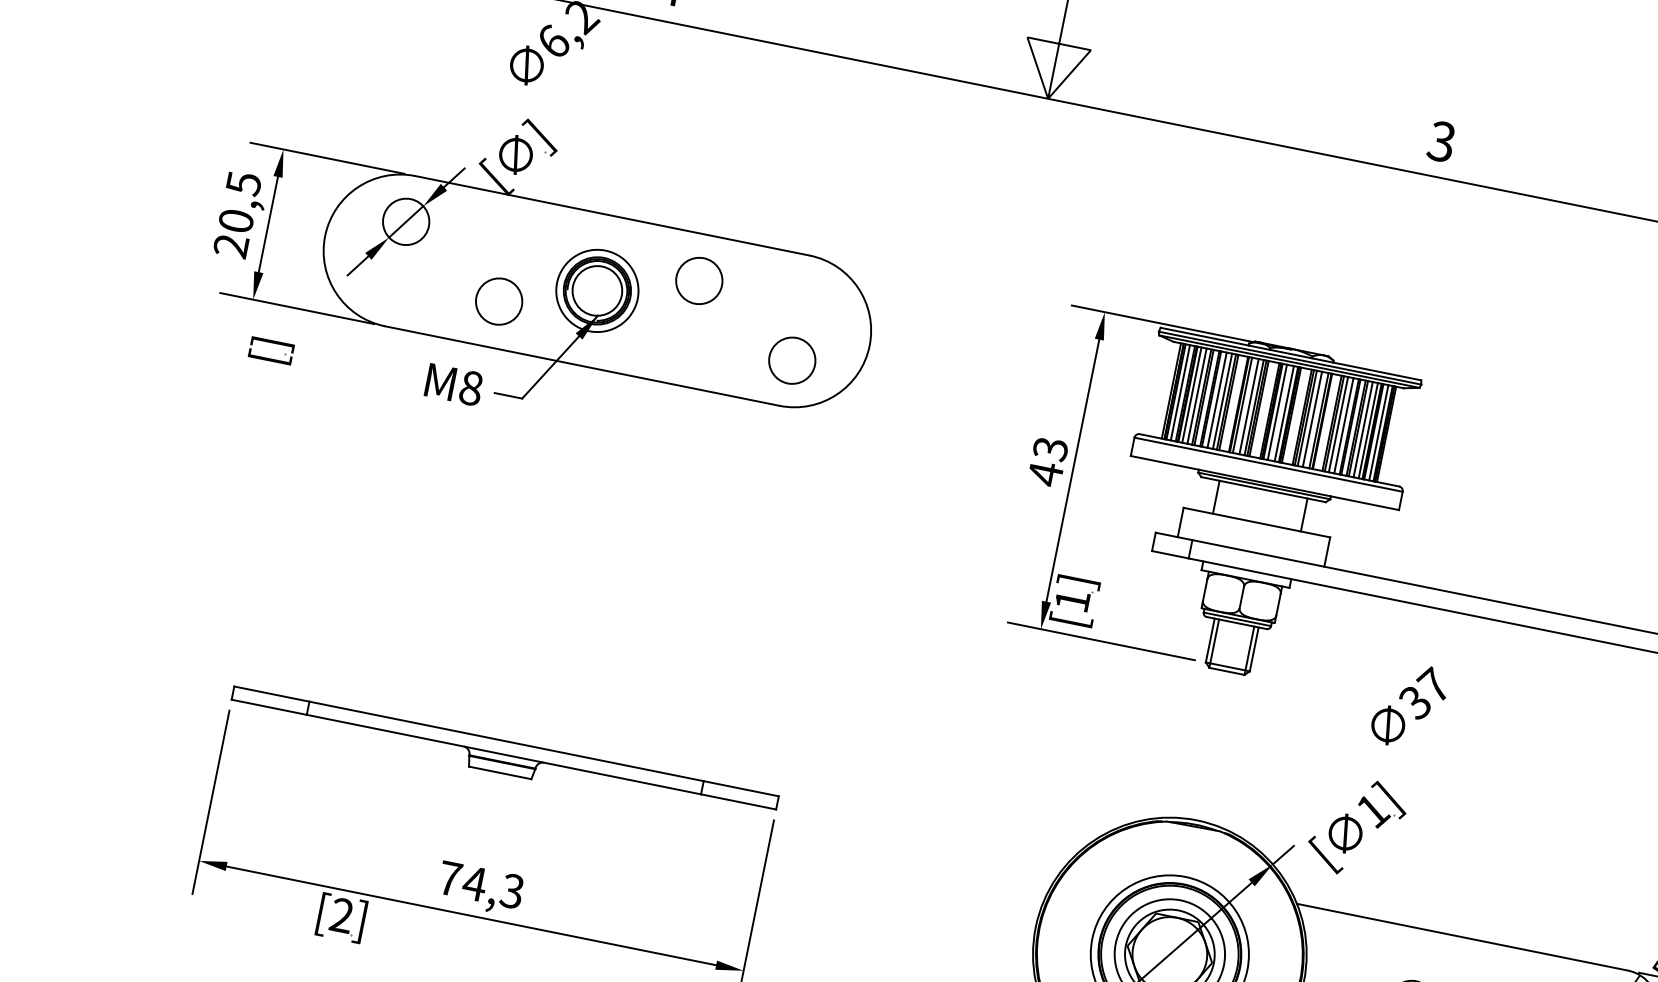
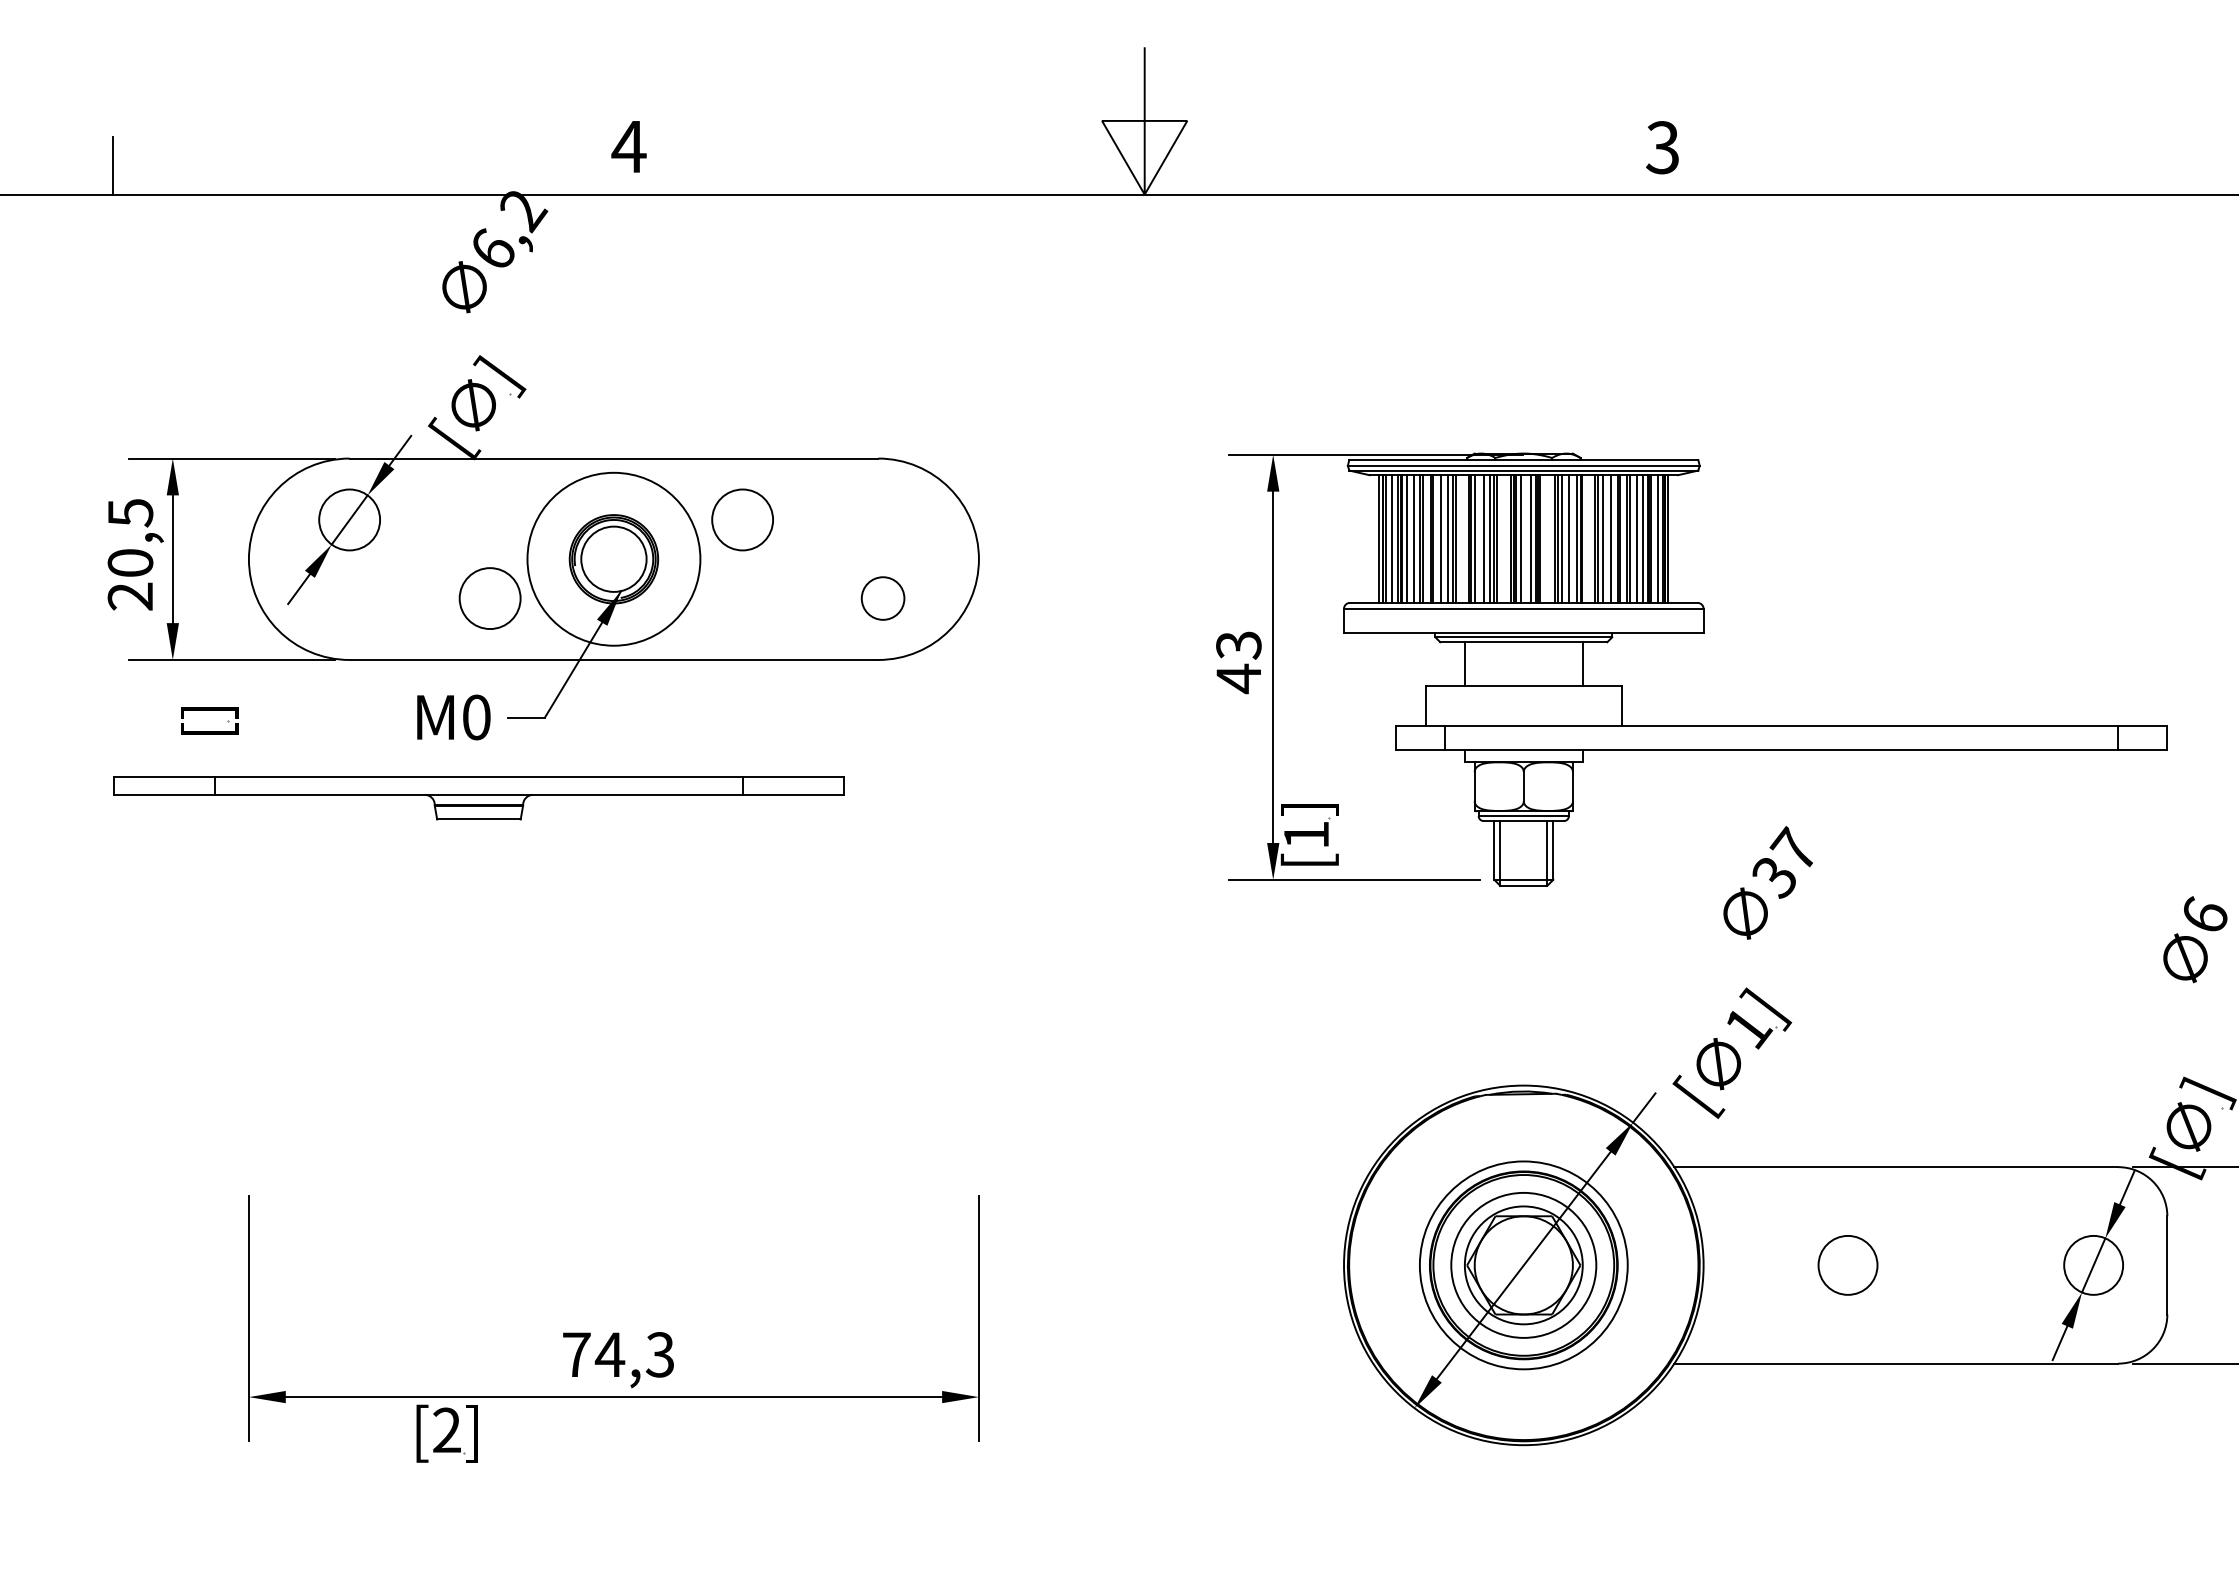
circle: (597, 291) -> (613, 559), size x1.6
circle: (791, 360) -> (882, 598), size x0.7
text: (471, 388) -> (476, 717), M8 -> M0
part: (503, 757) -> (478, 798), moved

